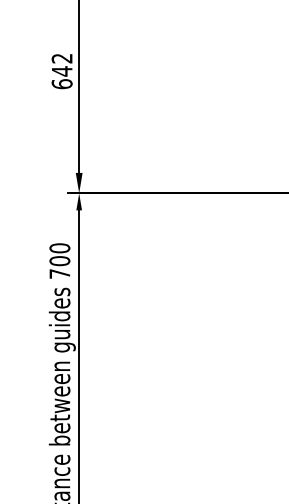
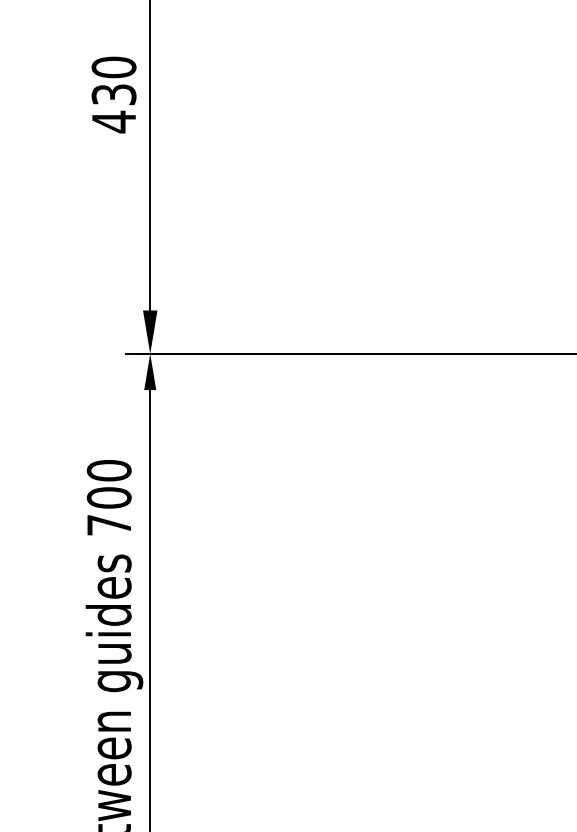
text: (61, 71) -> (112, 94), 642 -> 430

